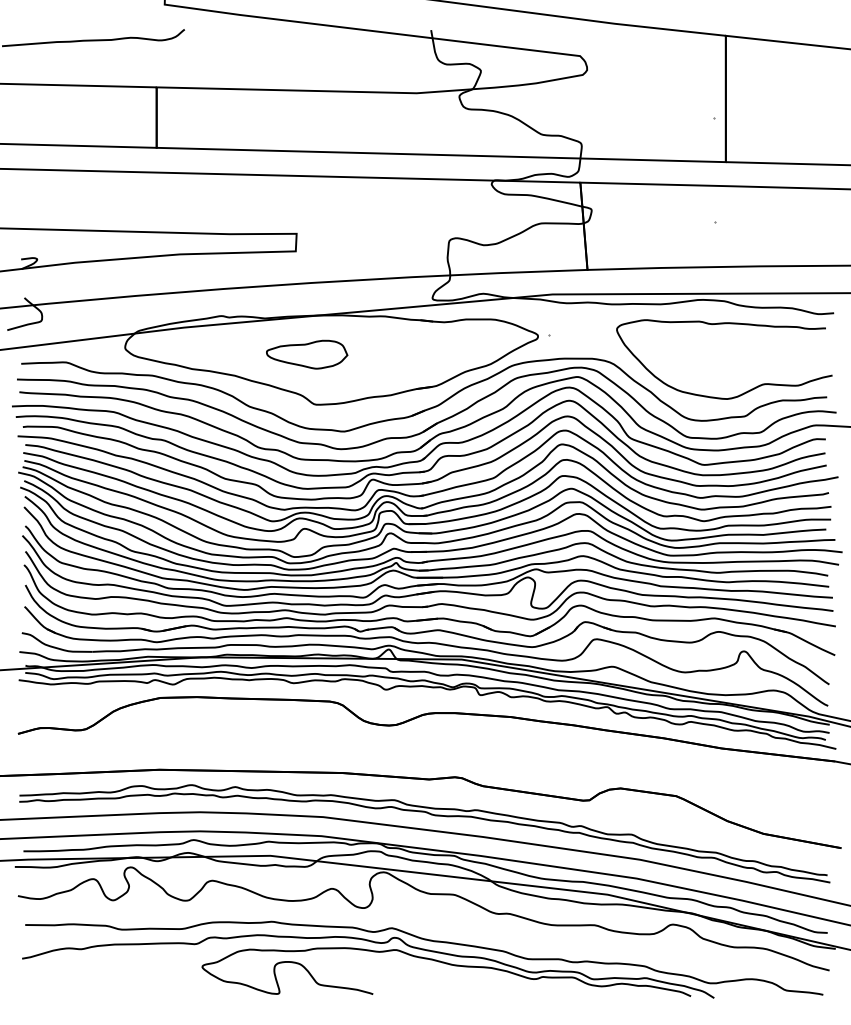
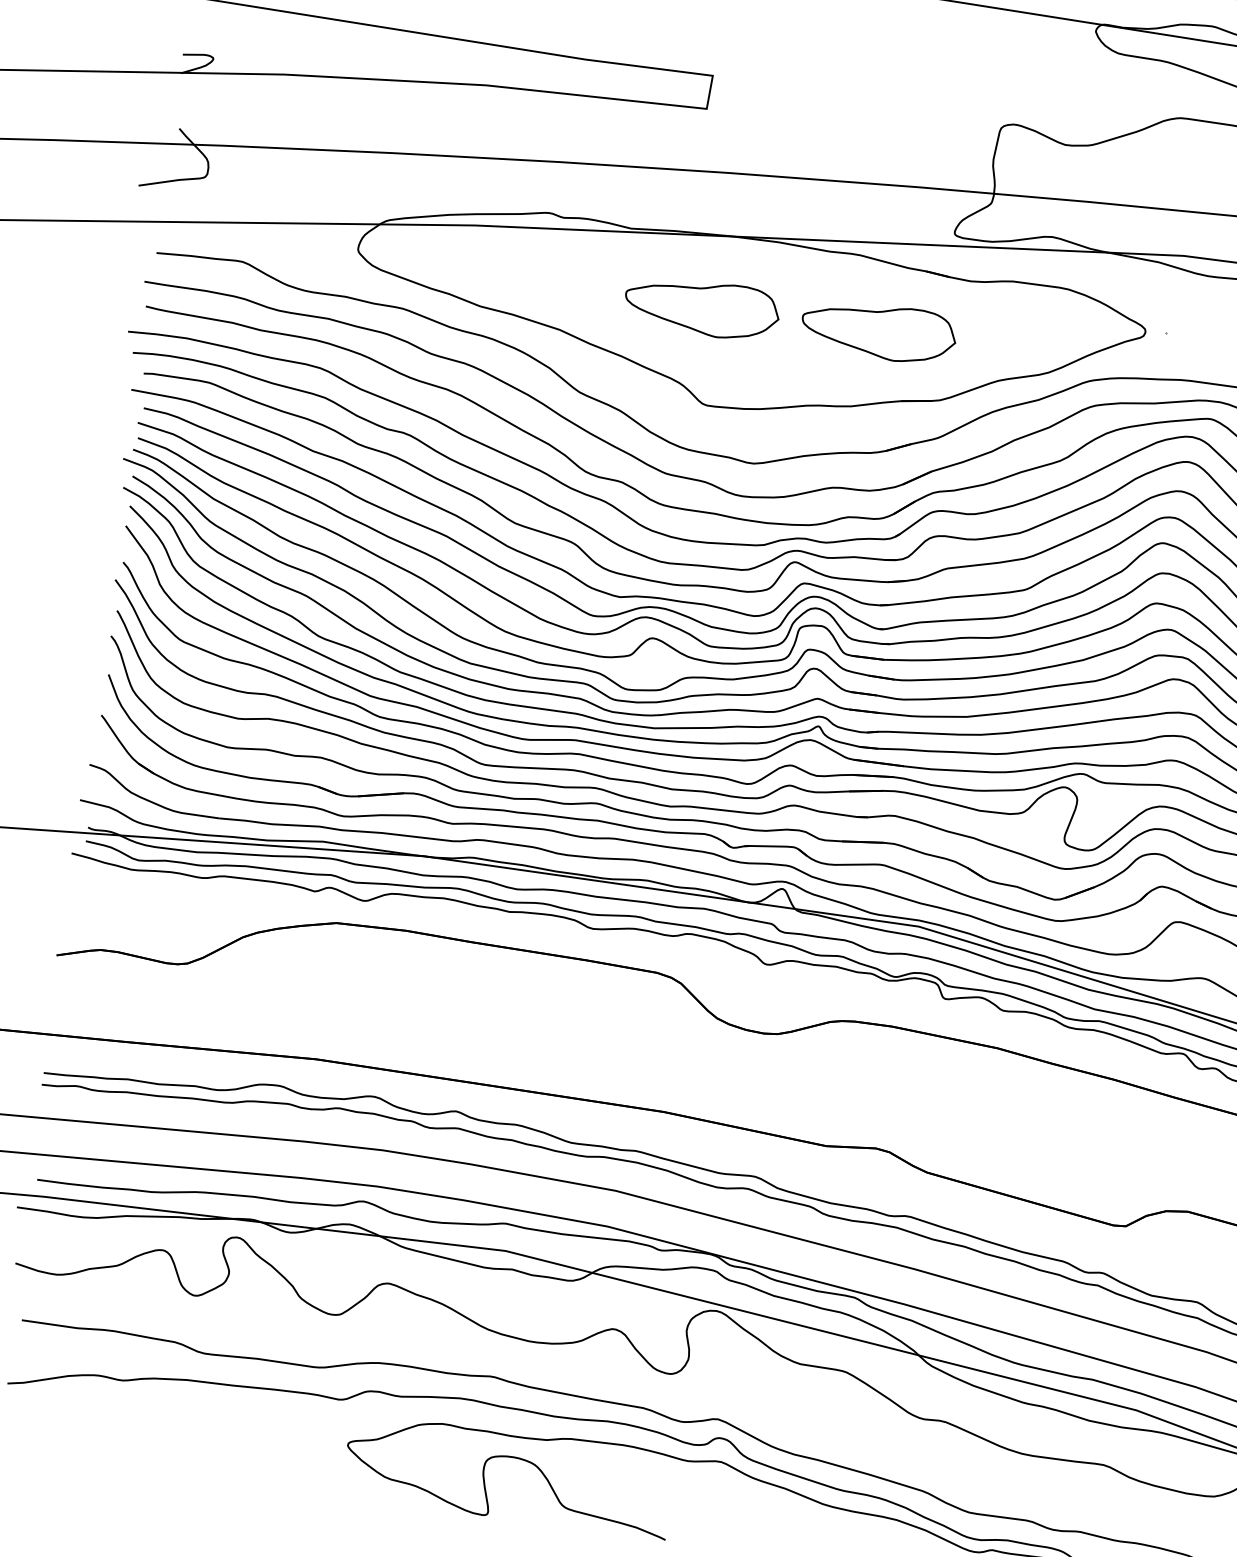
part: (400, 354) -> (879, 331), added

